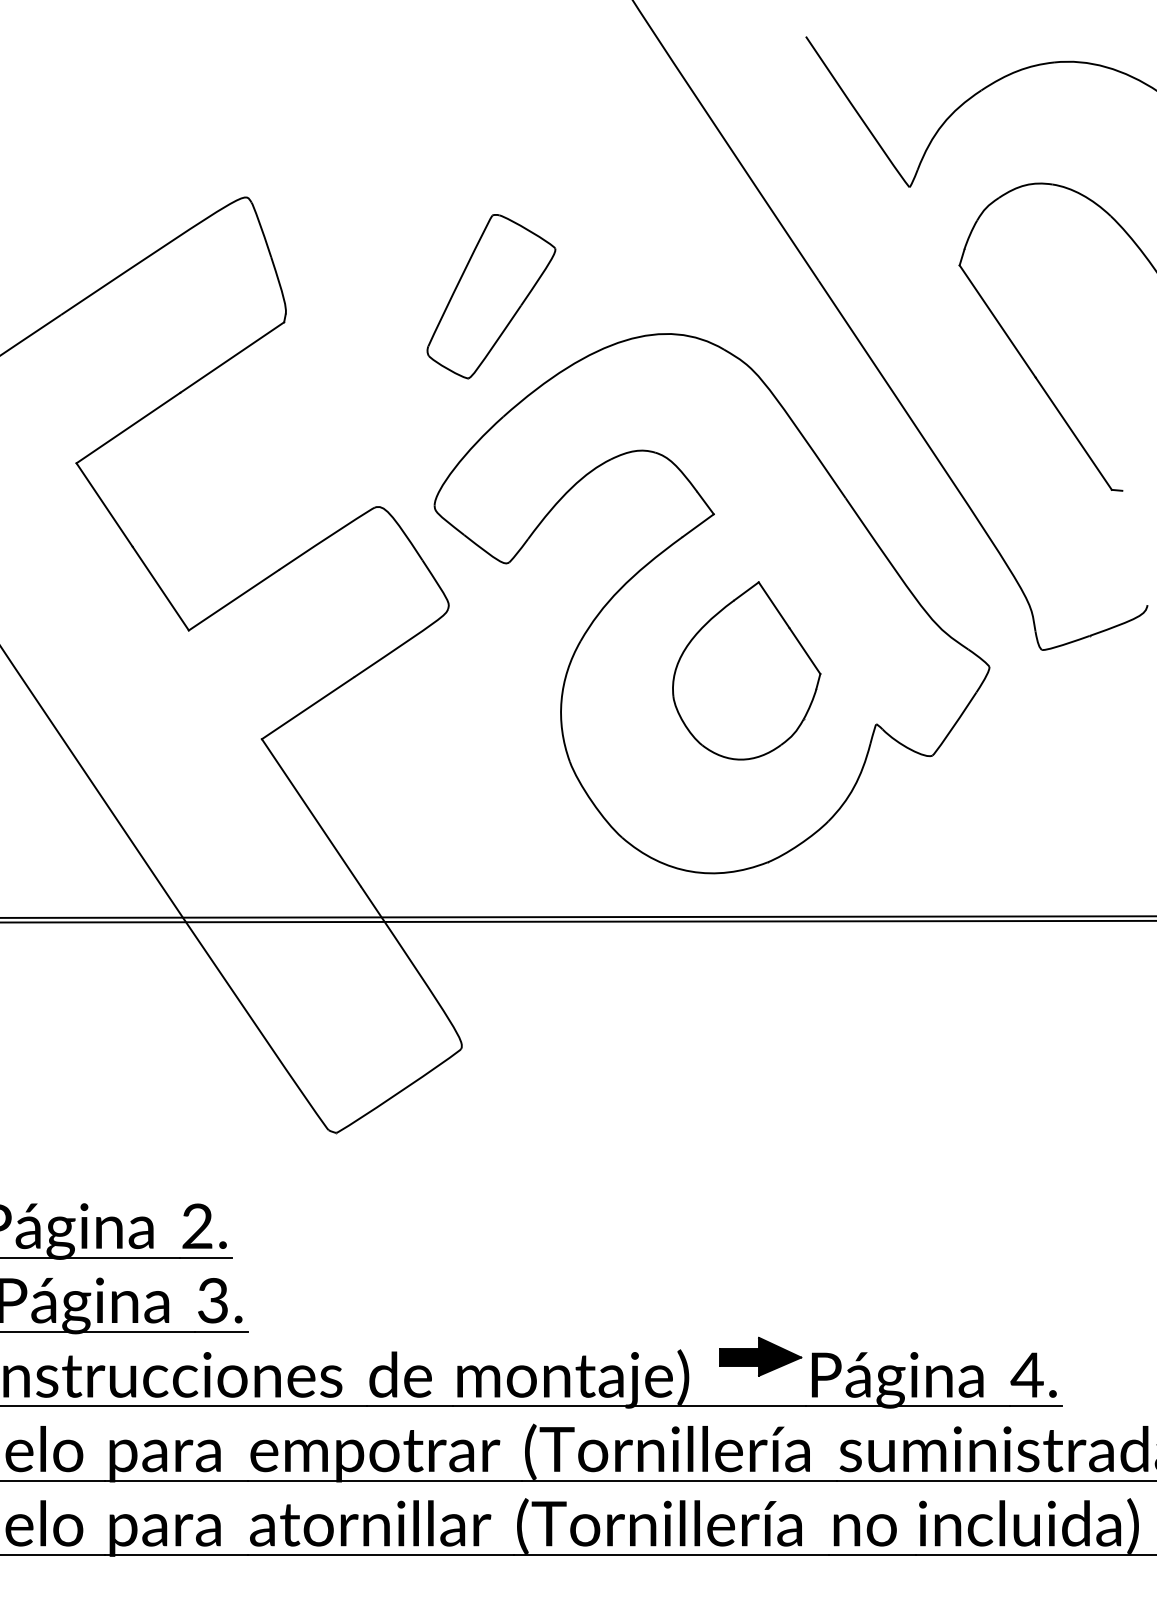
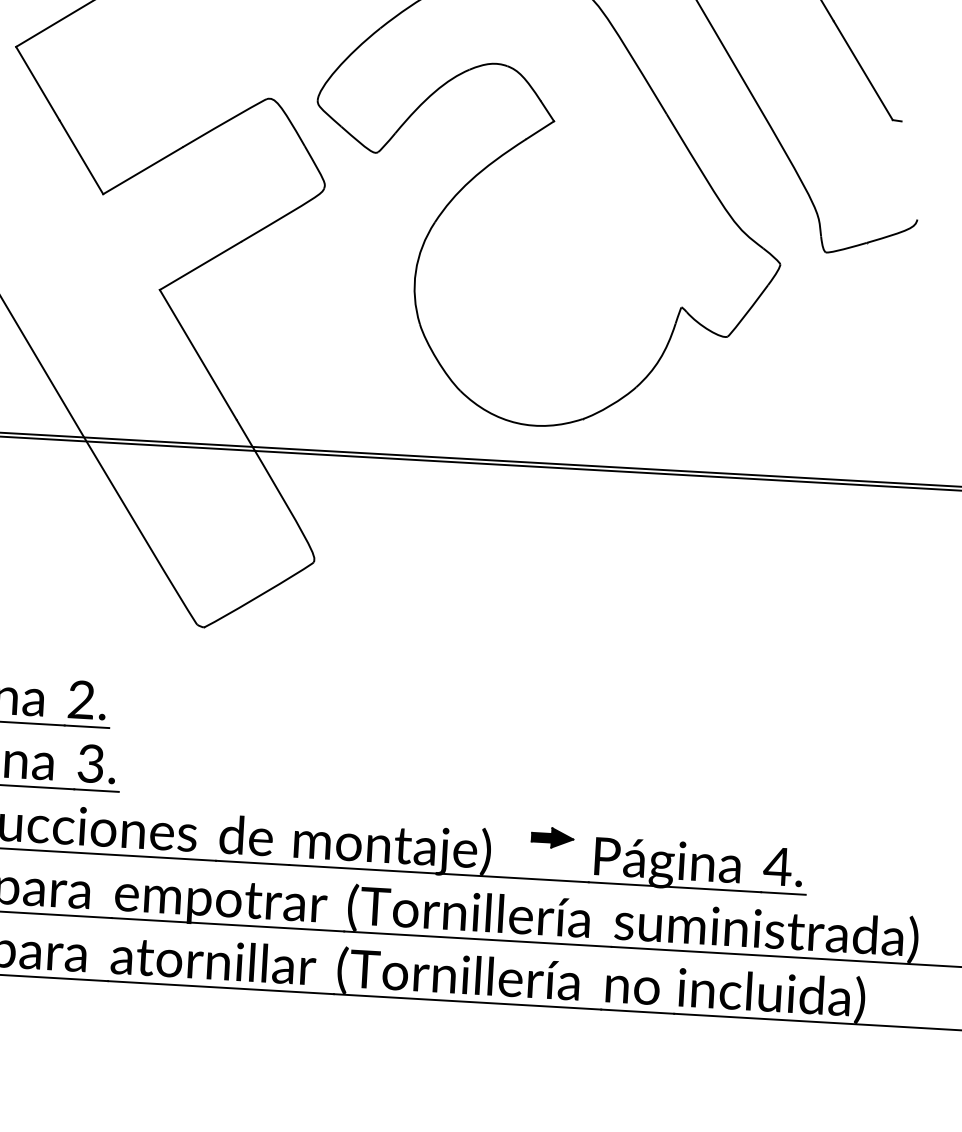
part: (746, 670) -> (574, 255), removed
part: (760, 1356) -> (552, 837), size x0.6

